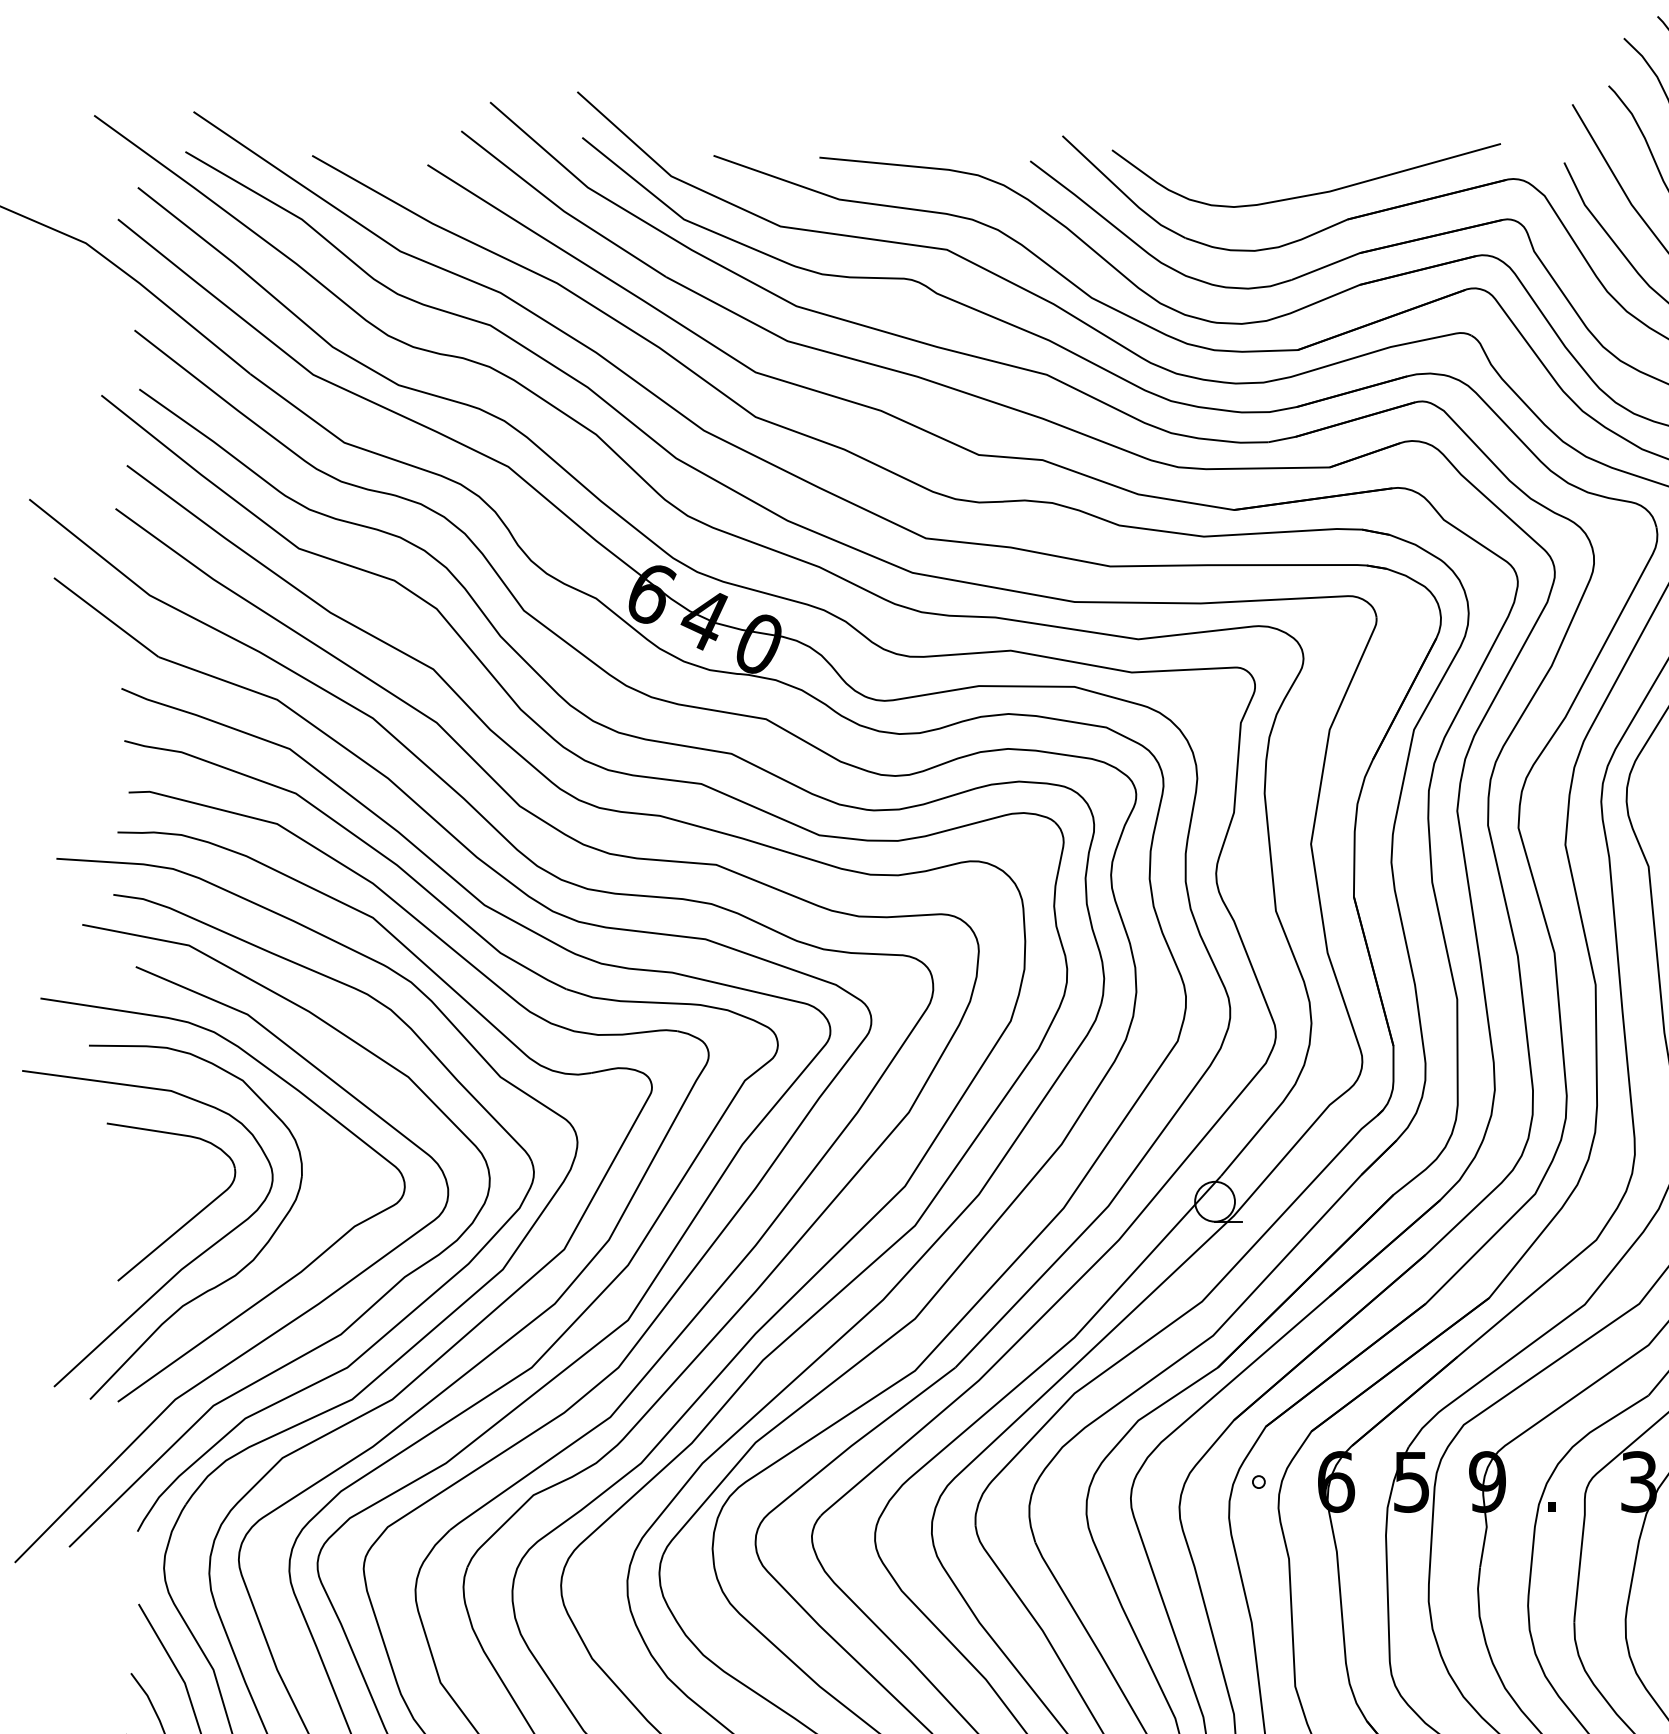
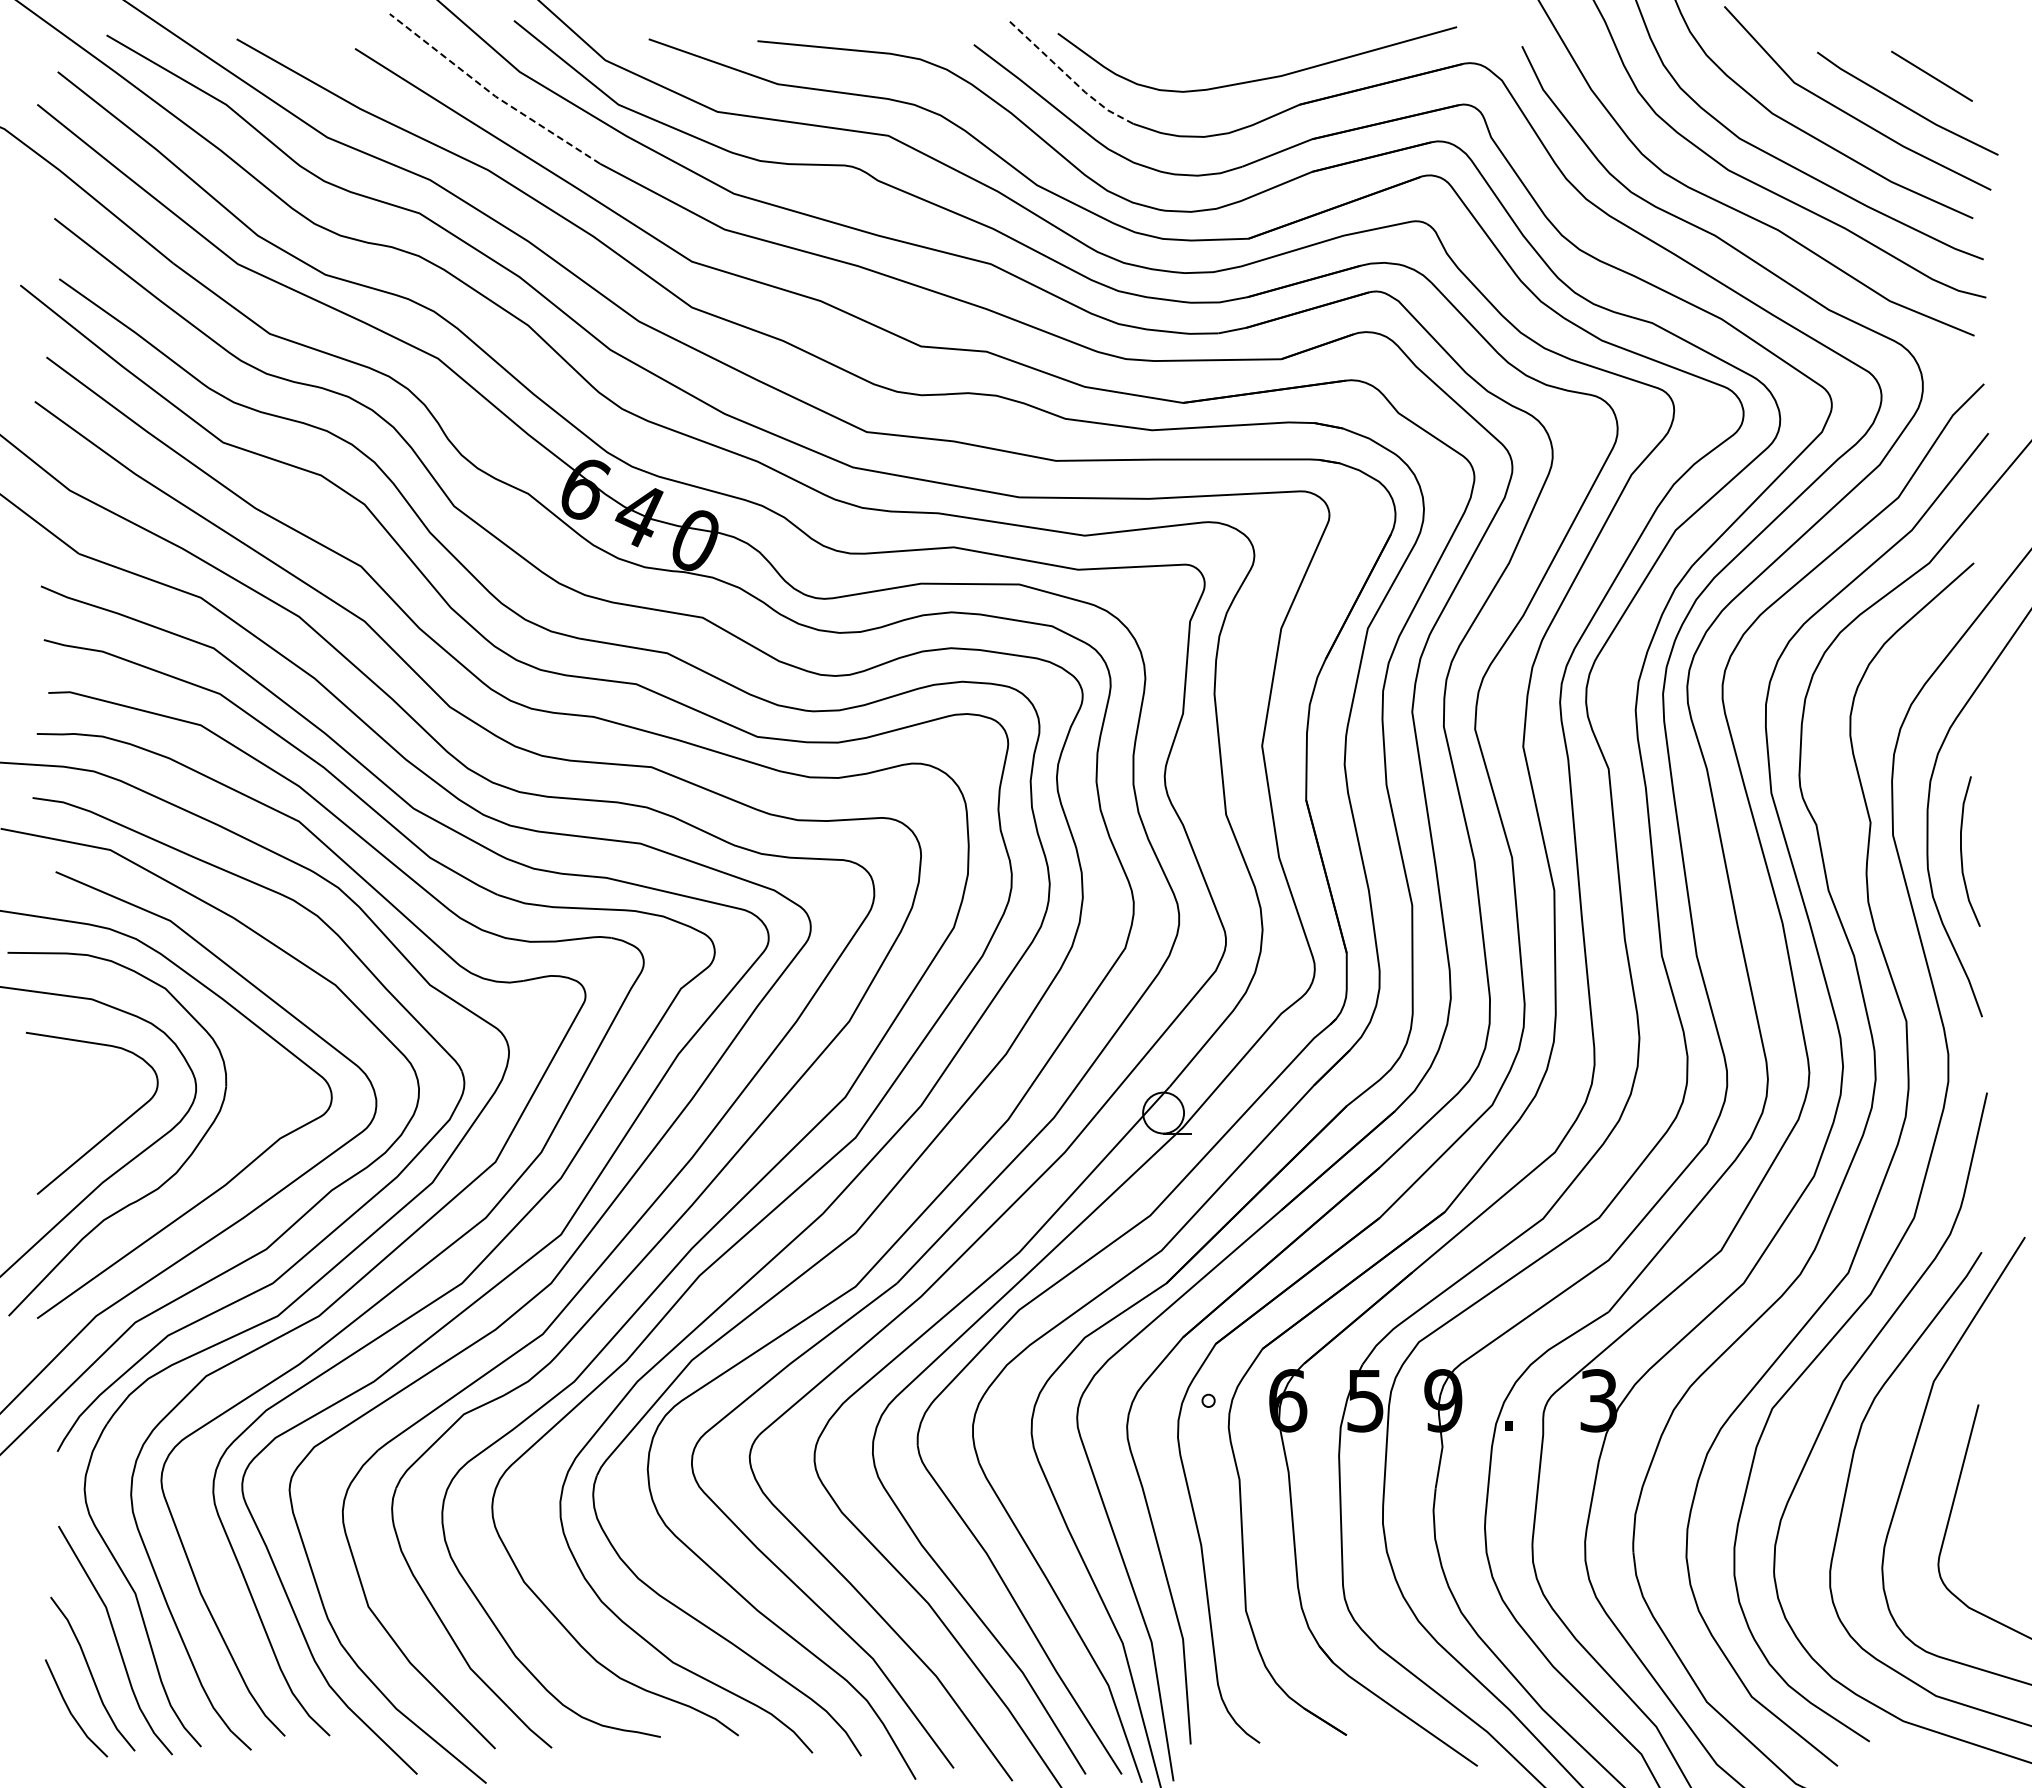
line: (1122, 192) -> (1068, 76), solid -> dashed
line: (560, 208) -> (491, 93), solid -> dashed

